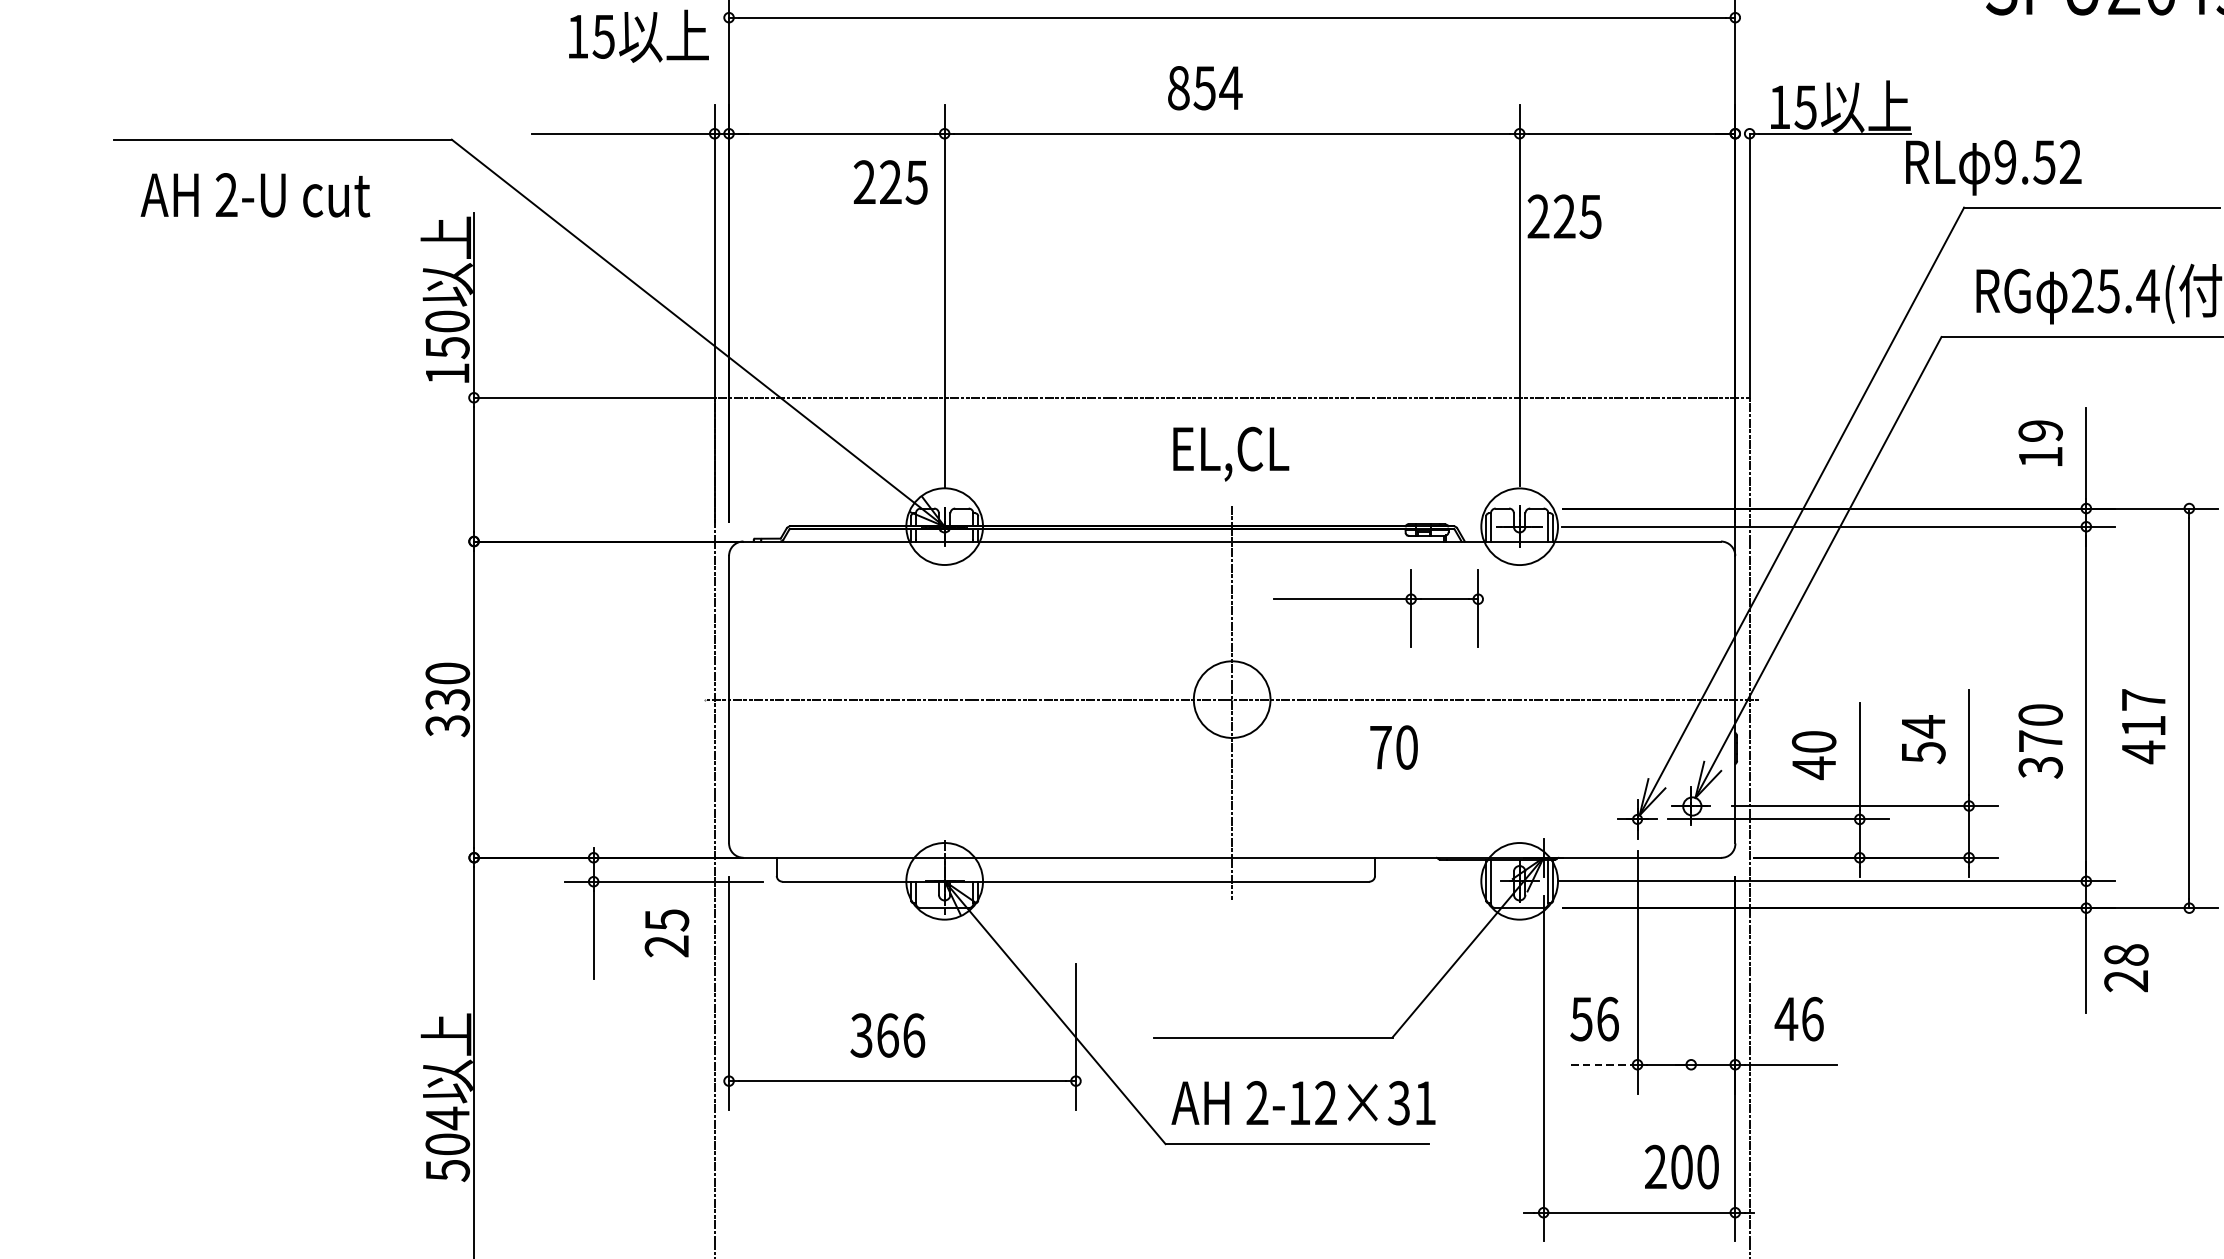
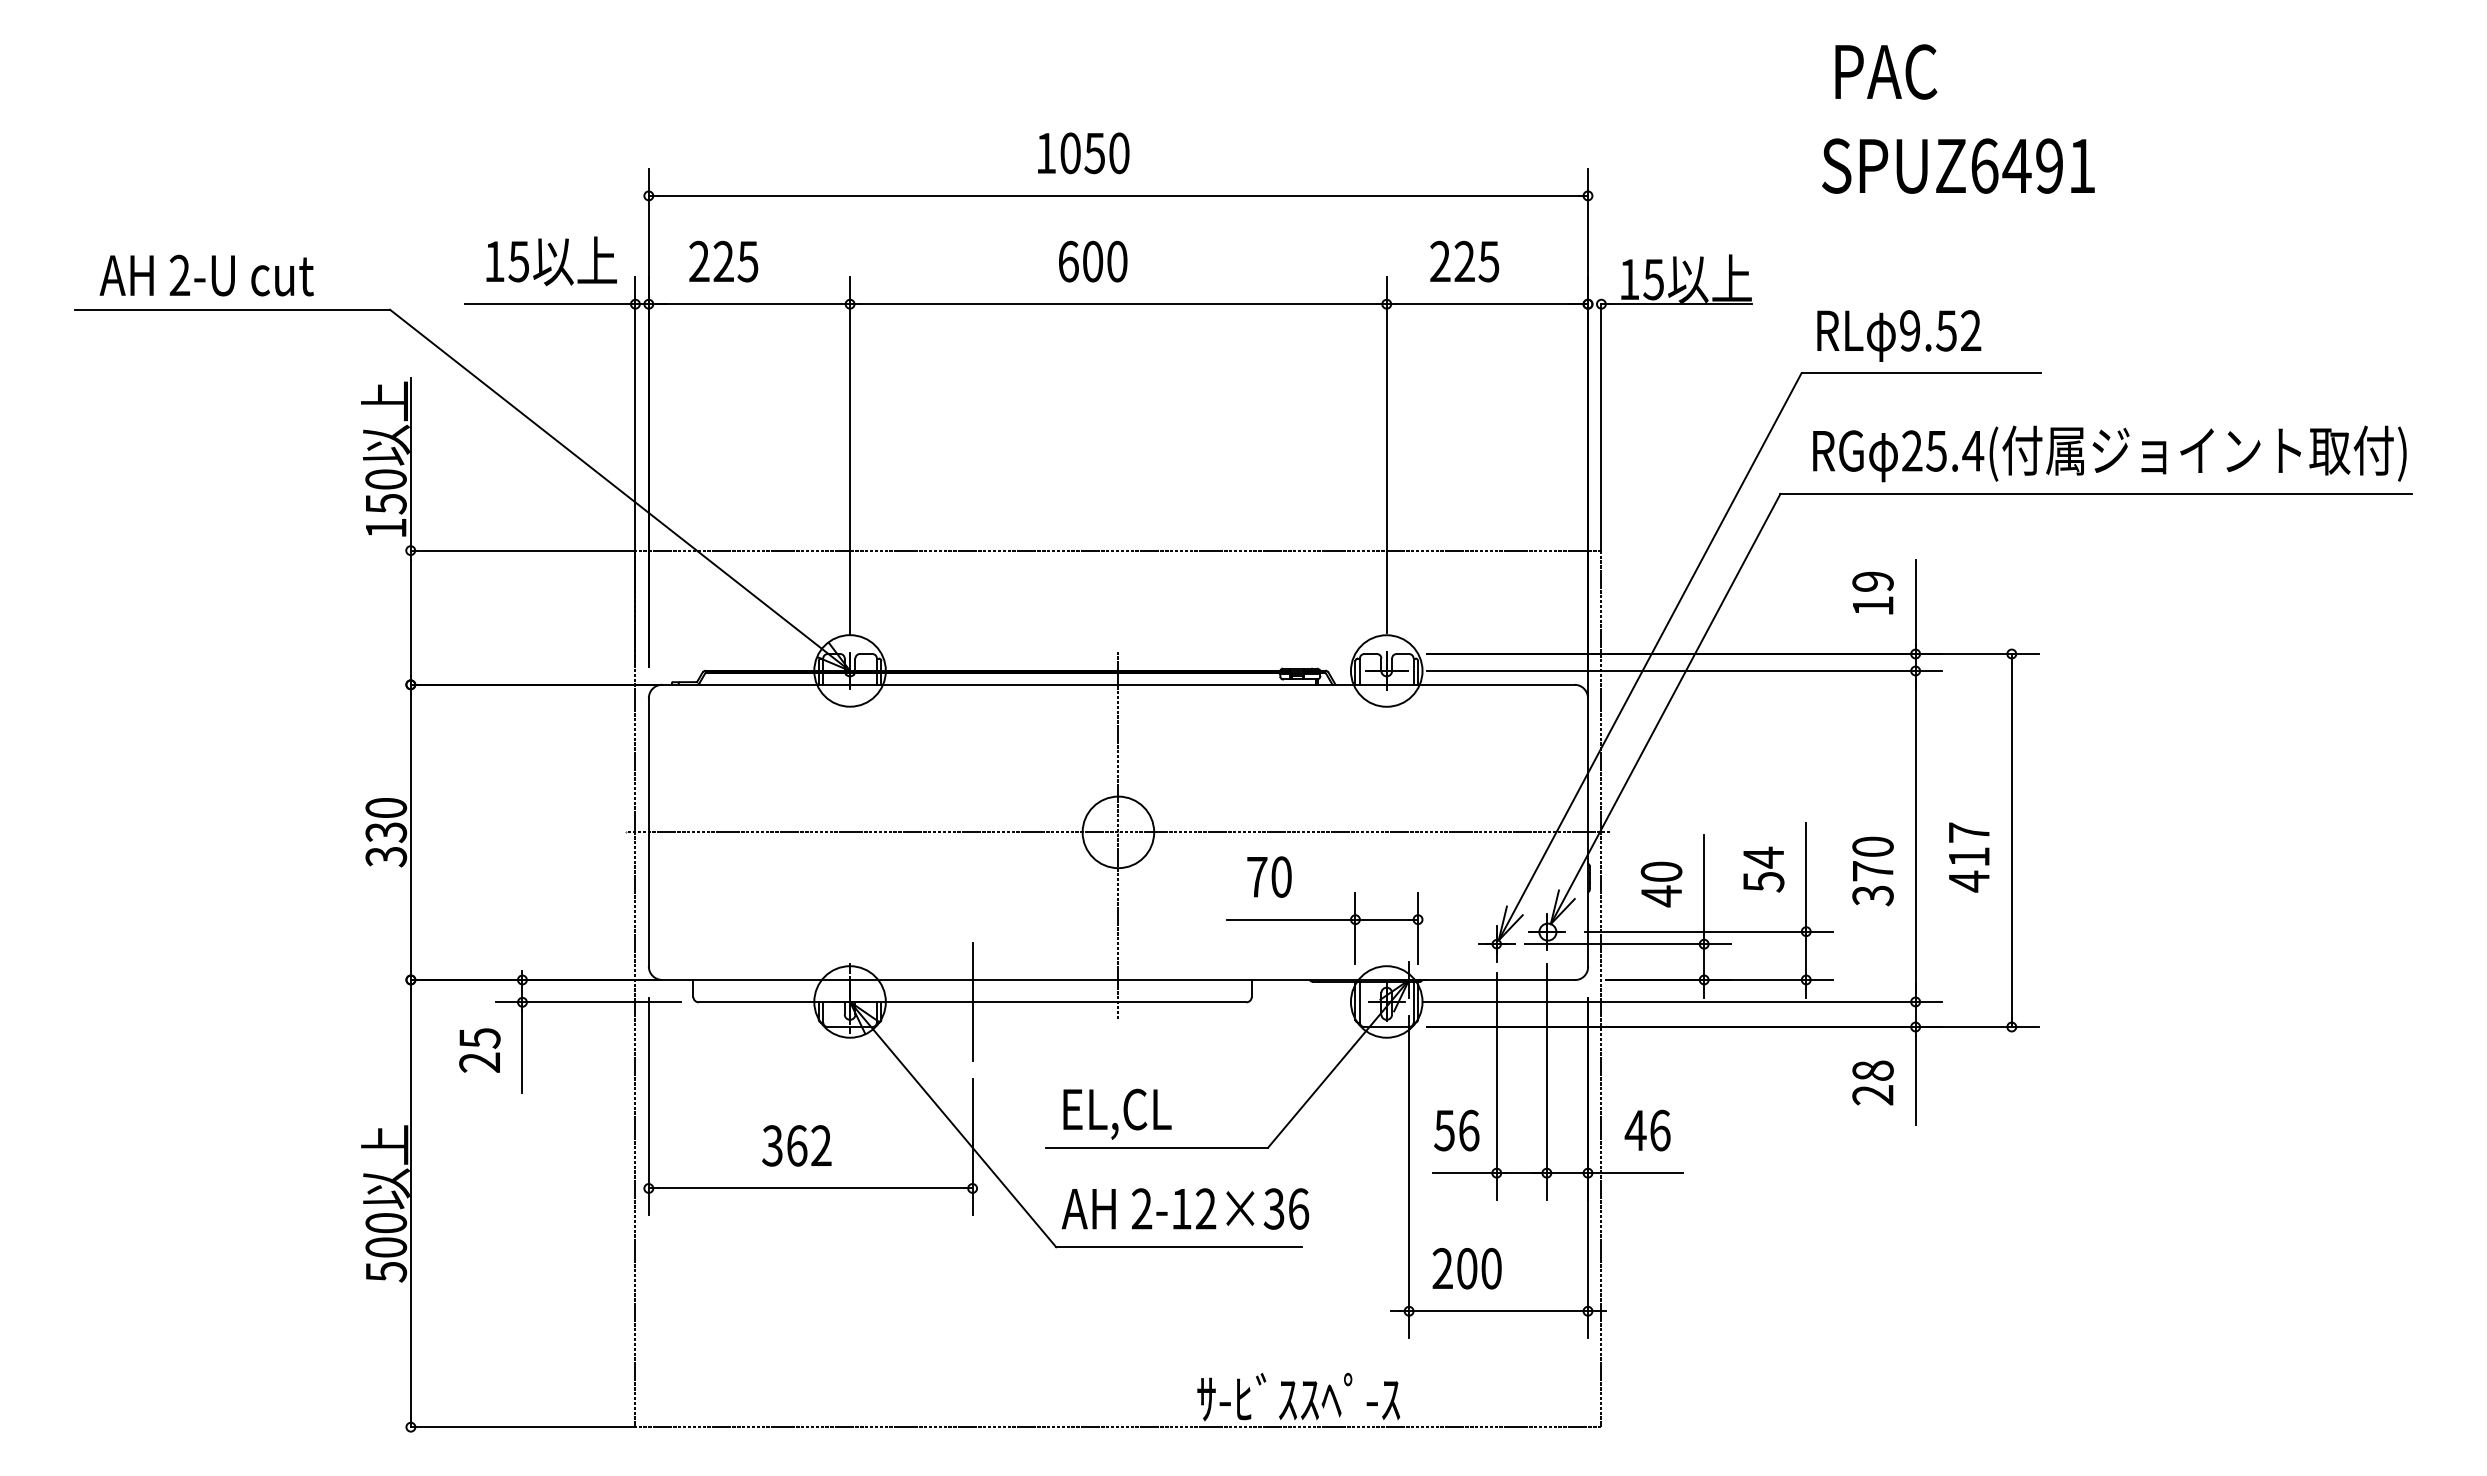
text: (638, 36) -> (551, 261), moved
text: (1205, 87) -> (1093, 261), 854 -> 600
text: (1994, 167) -> (1899, 335), moved
text: (890, 182) -> (723, 261), moved
text: (255, 195) -> (206, 275), moved
text: (1564, 216) -> (1464, 261), moved
text: (1231, 453) -> (1117, 1113), moved
part: (1377, 600) -> (1324, 920), moved
line: (1075, 881) -> (972, 1002), added
text: (666, 933) -> (479, 1050), moved
line: (1690, 967) -> (1546, 1082), added
text: (2125, 967) -> (1872, 1082), moved
text: (914, 1035) -> (821, 1145), 366 -> 362
line: (1602, 1065) -> (1464, 1173), dashed -> solid
text: (1426, 1102) -> (1299, 1208), 2-12×31 -> 2-12×36
text: (447, 1118) -> (386, 1223), 504 -> 500
text: (1681, 1166) -> (1466, 1268), moved

